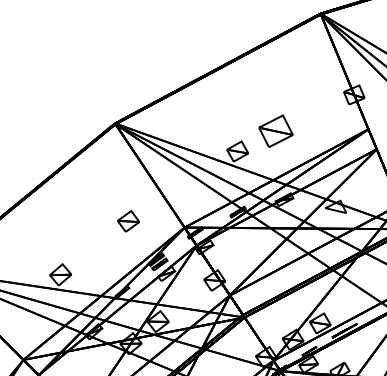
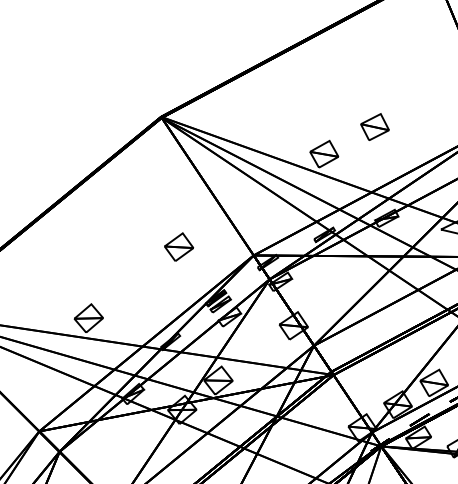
part: (275, 130) -> (374, 126), size x0.62

